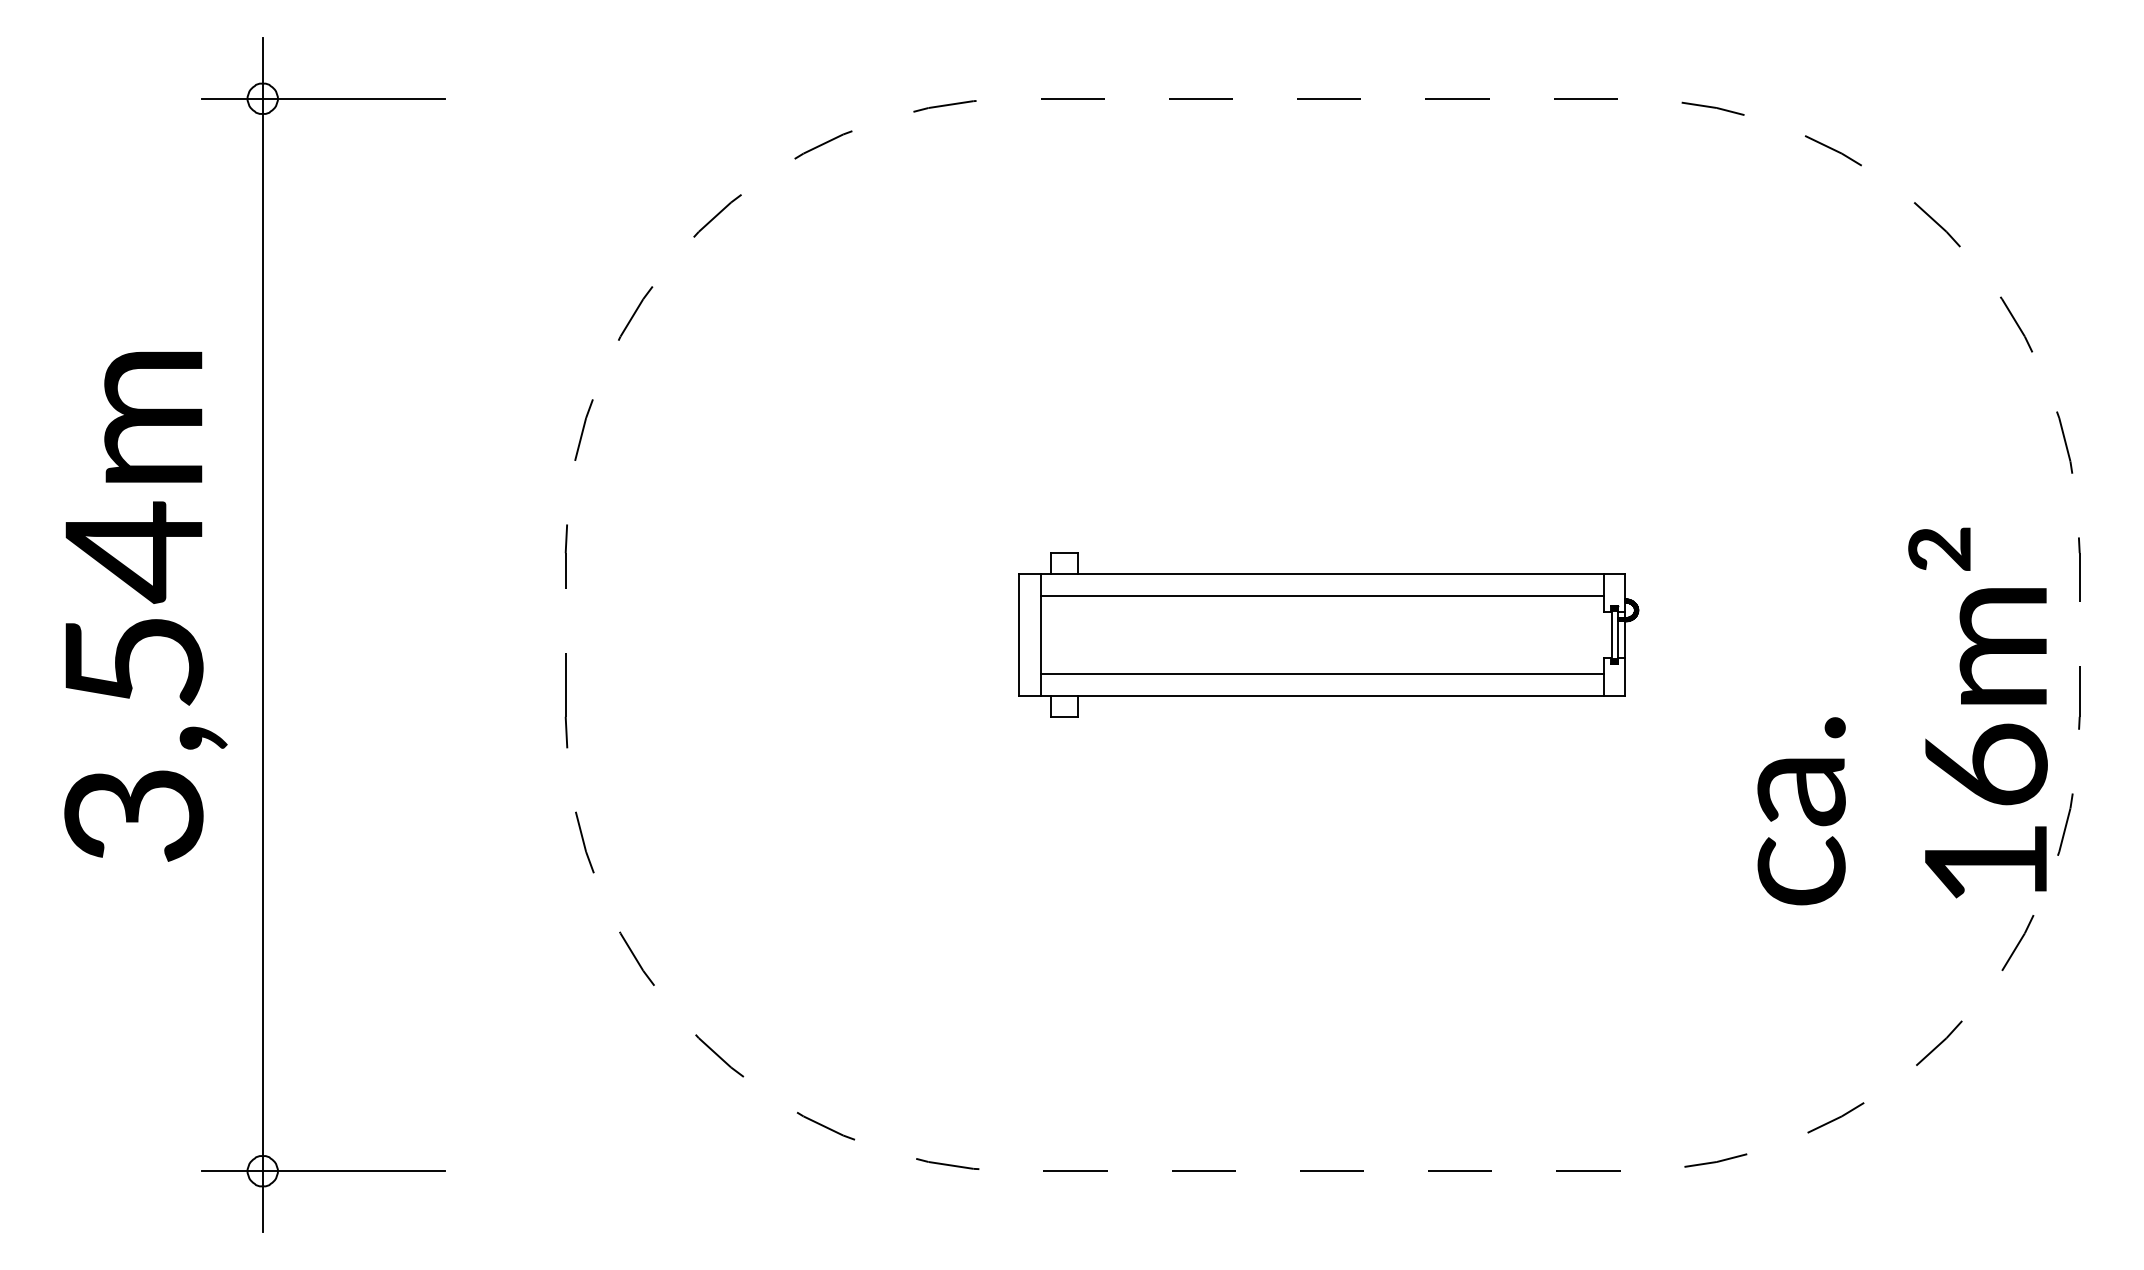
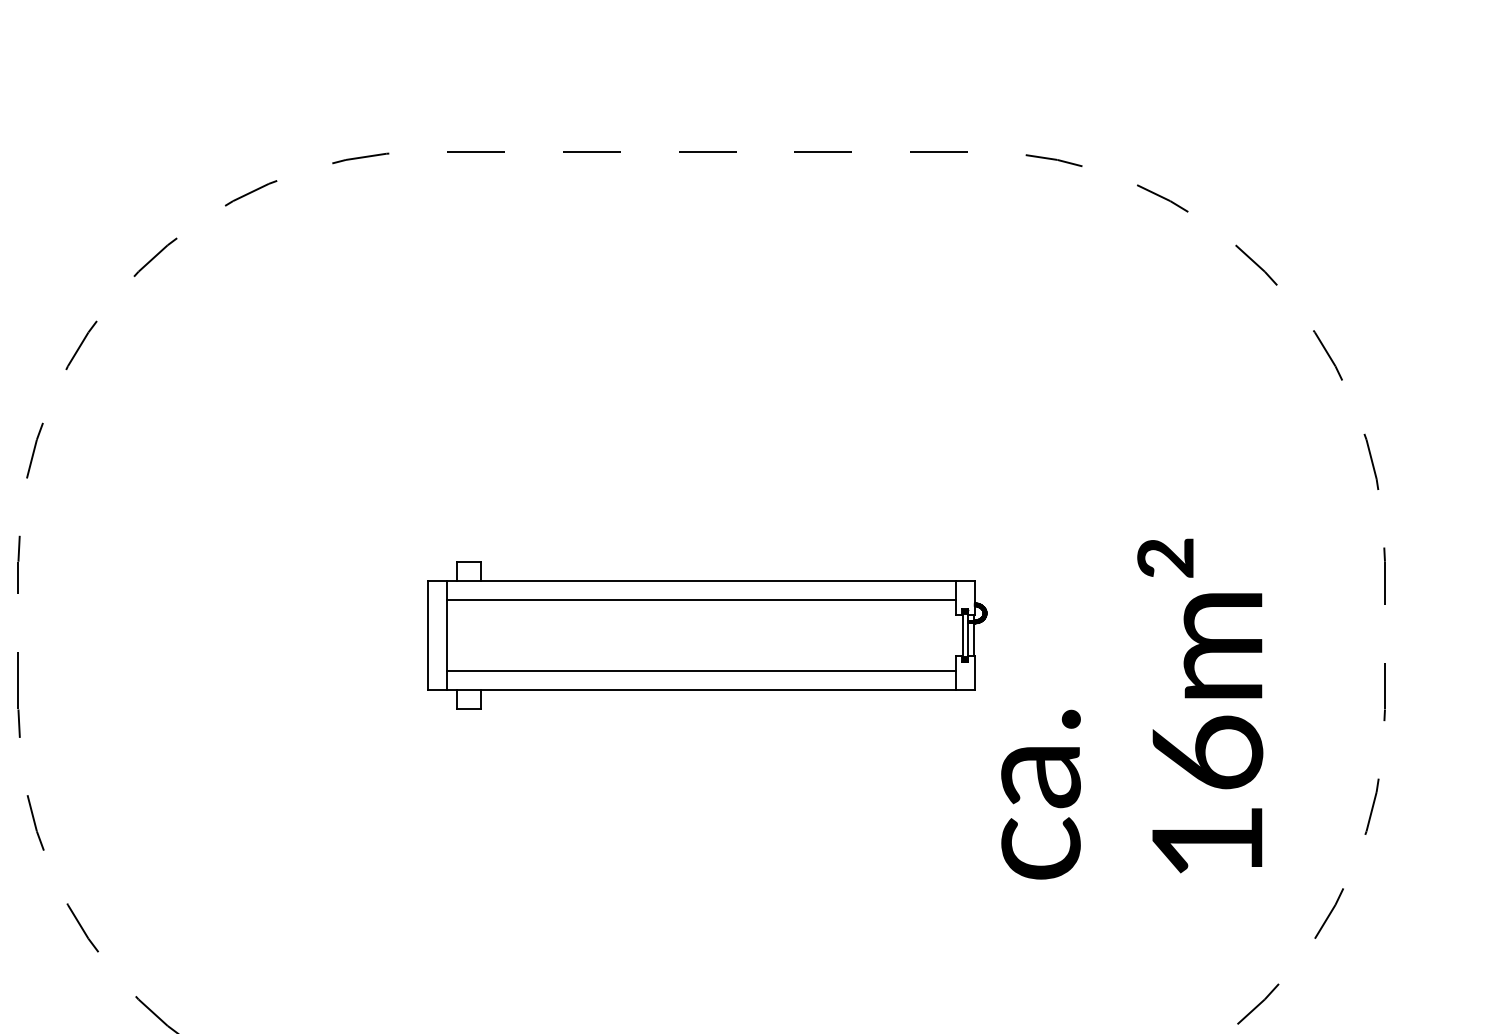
text: (1902, 716) -> (1132, 709), moved

